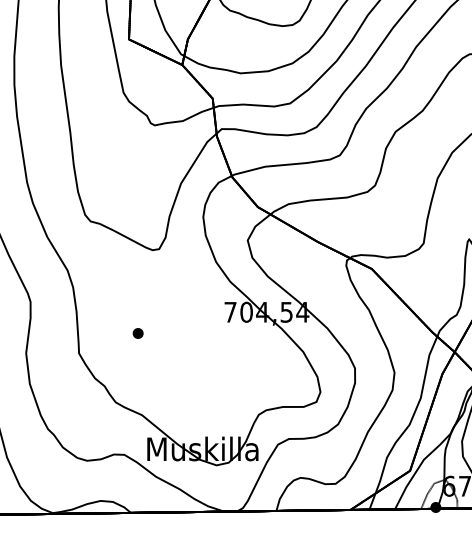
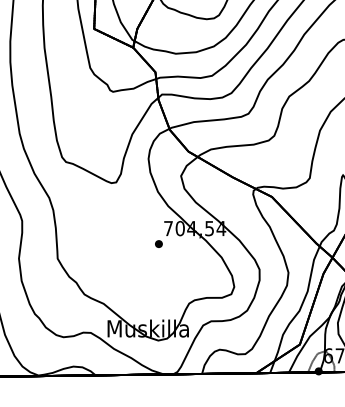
part: (137, 332) -> (158, 243), moved

